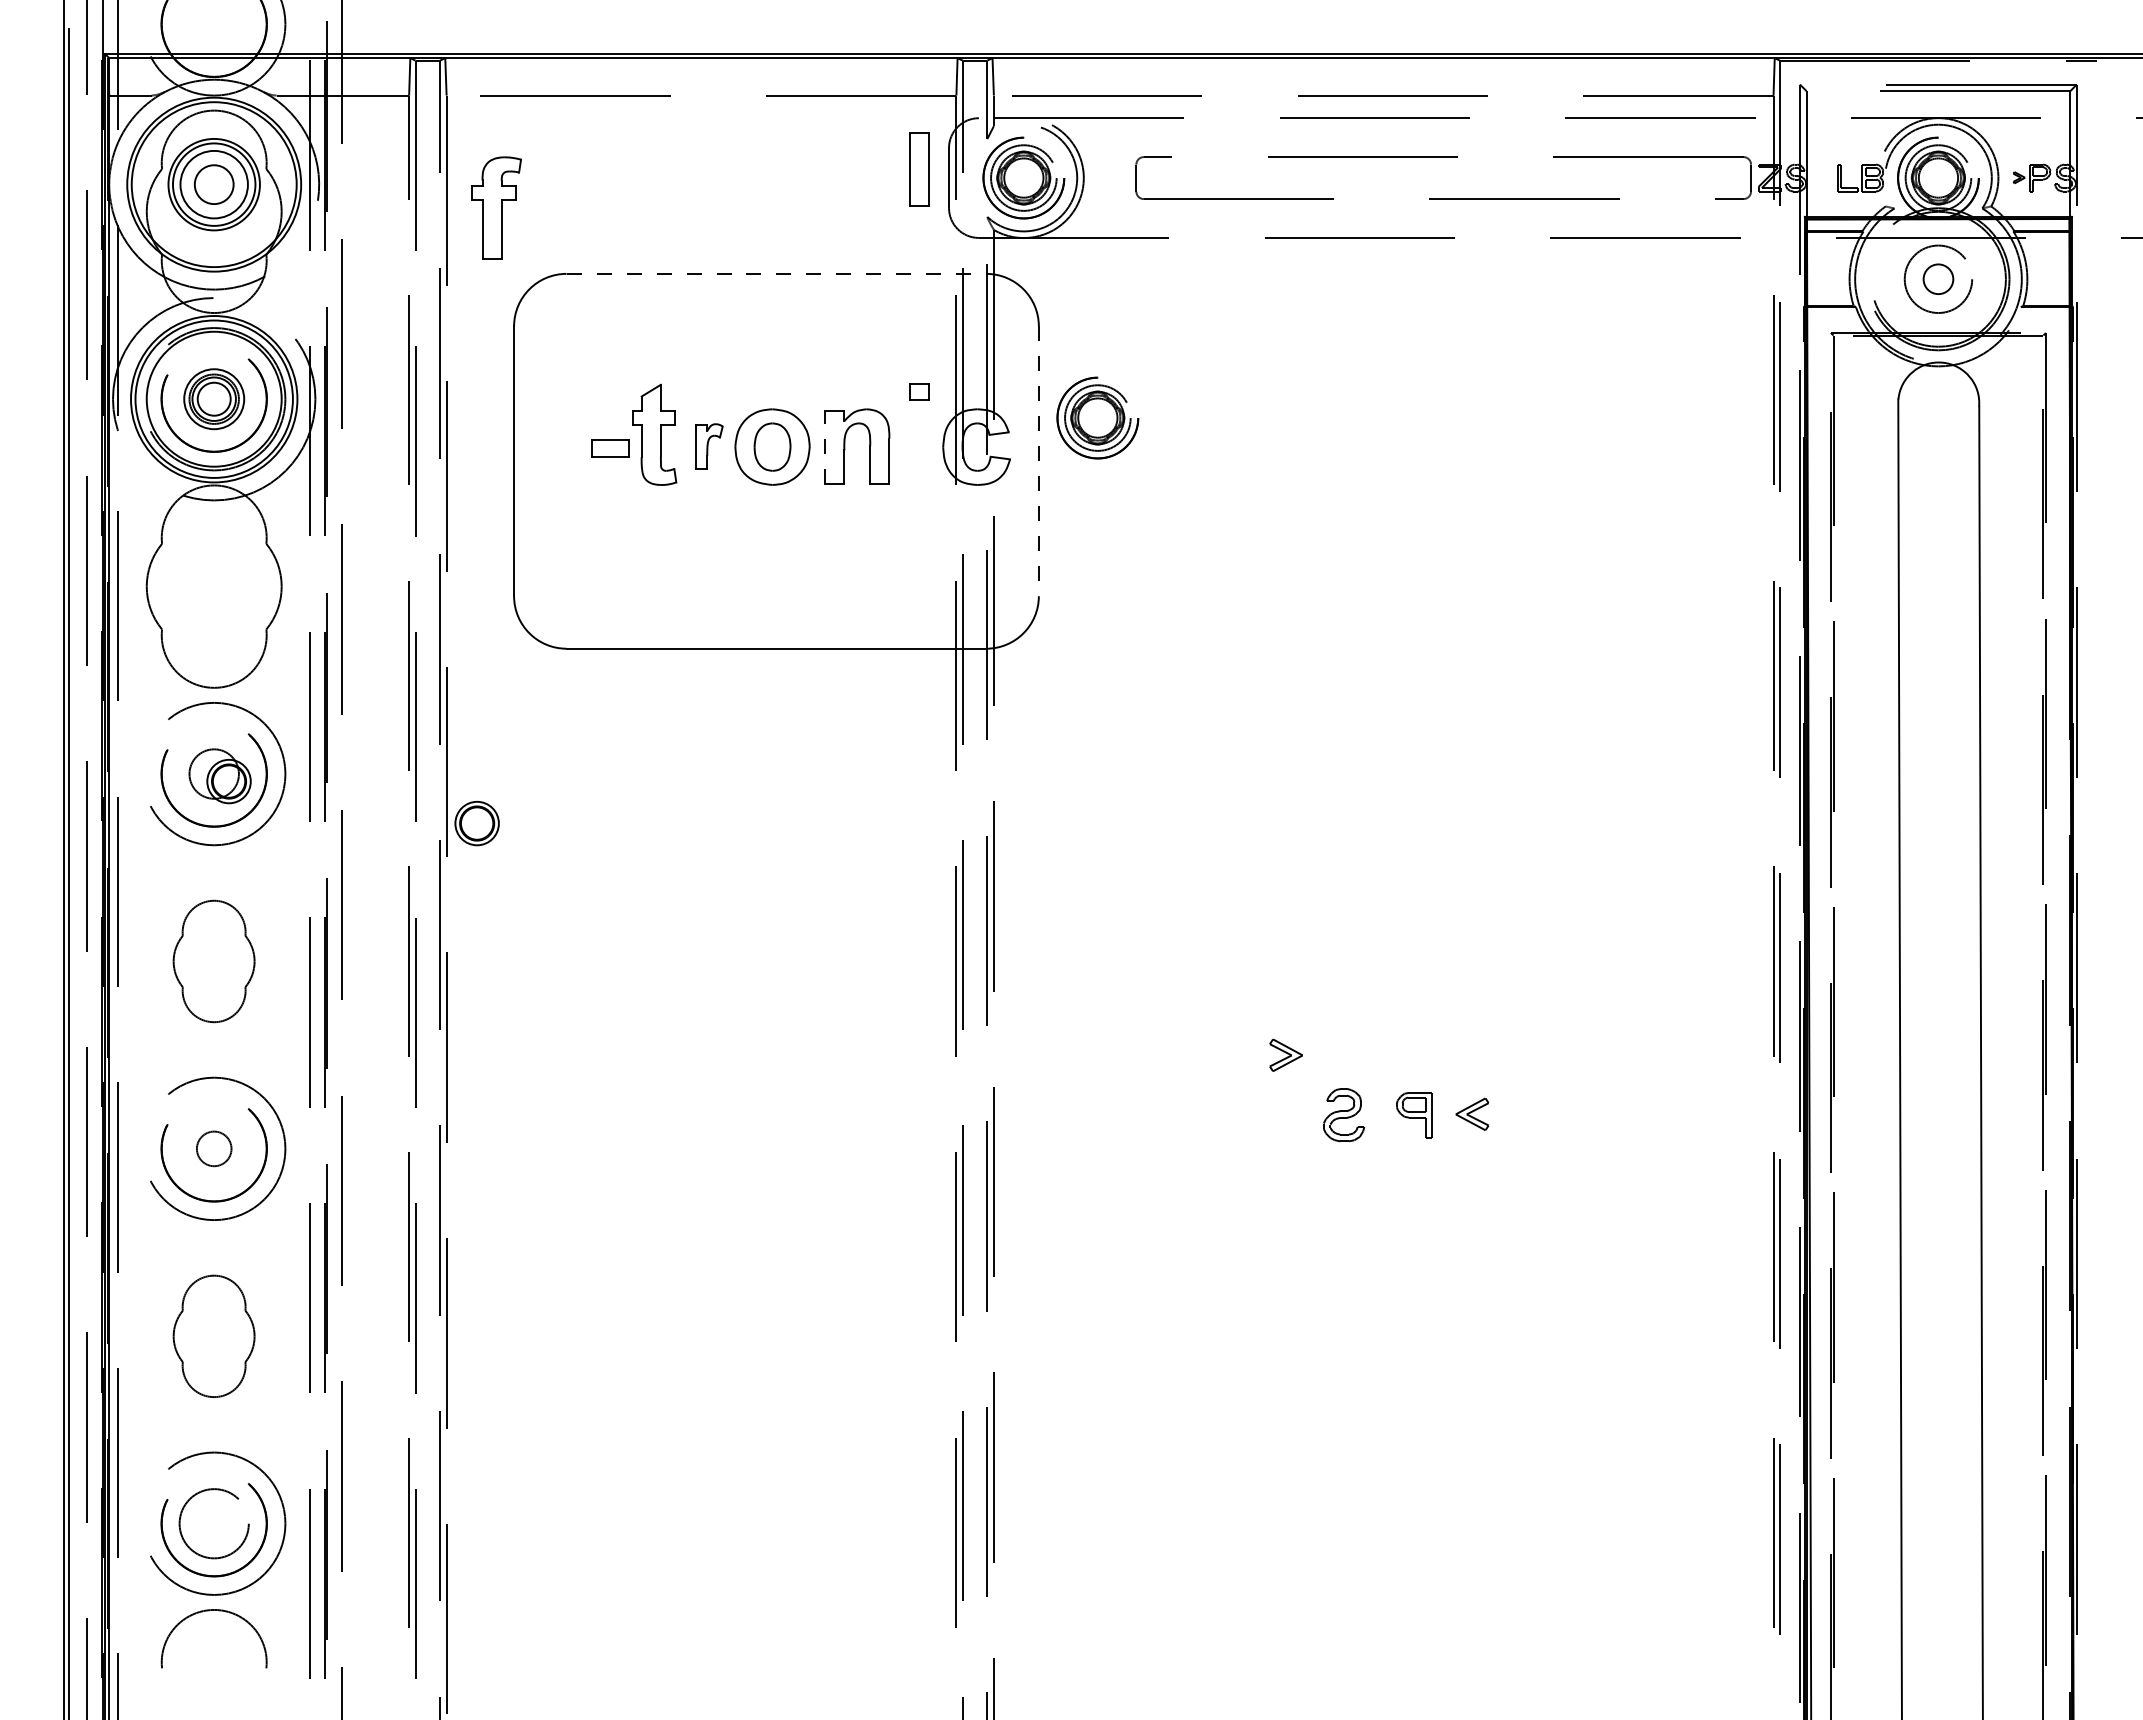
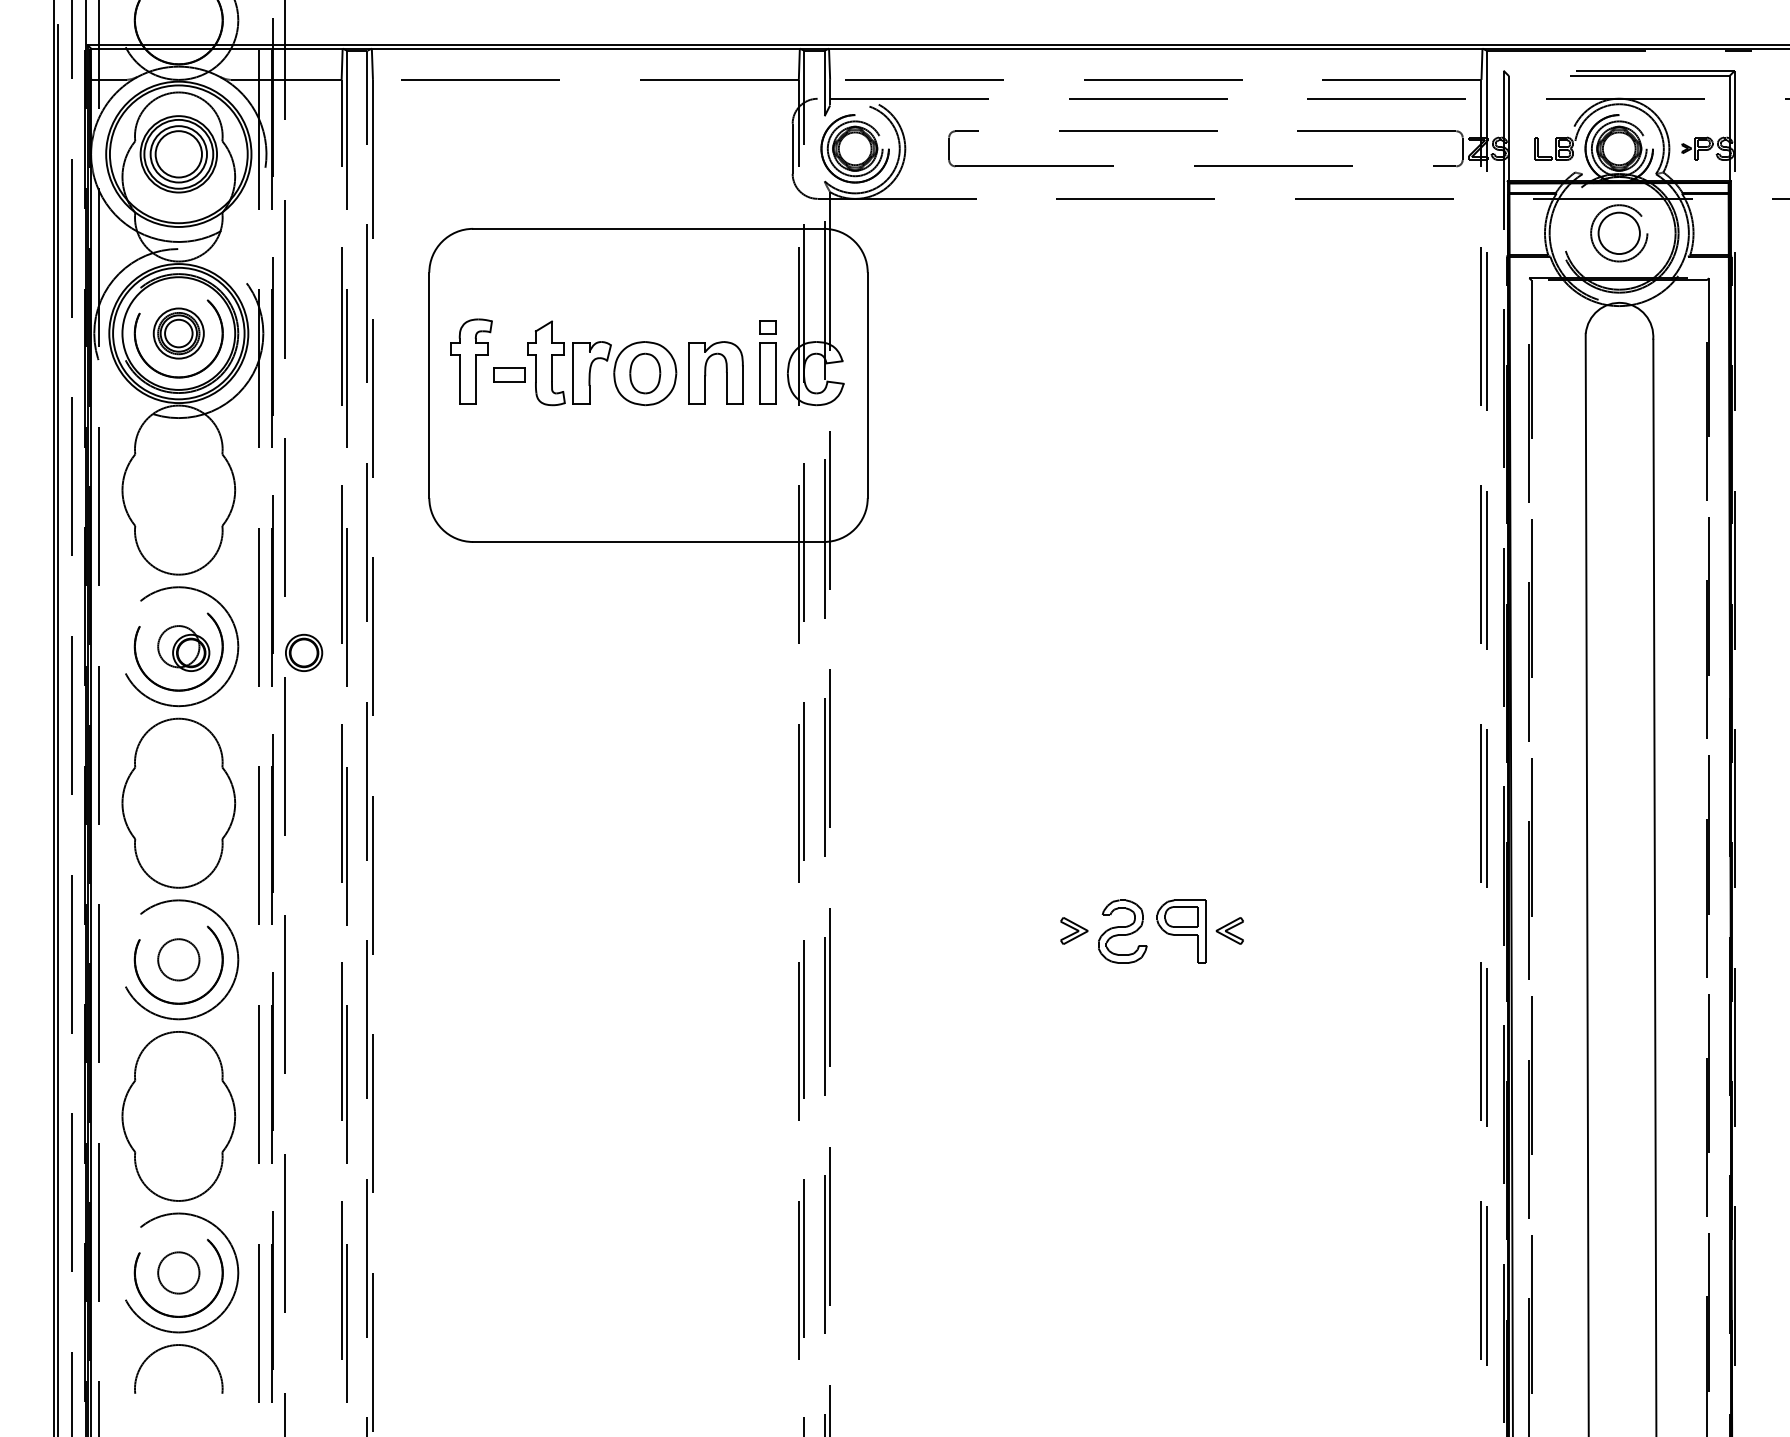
part: (919, 169) -> (768, 373), moved
circle: (213, 184) -> (178, 154), size x1.43
part: (496, 207) -> (471, 361), moved
line: (776, 273) -> (648, 228), dashed -> solid
circle: (1938, 279) -> (1619, 233), size x1.67
part: (1097, 417) -> (916, 348), removed
part: (709, 446) -> (592, 373), size x1.67
line: (825, 447) -> (689, 373), dashed -> solid
line: (1038, 461) -> (867, 385), dashed -> solid
part: (476, 823) -> (303, 652), moved
part: (213, 961) -> (178, 803), size x1.67
part: (1285, 1054) -> (1073, 930), moved
part: (1343, 1114) -> (1122, 931), size x1.43
part: (1413, 1115) -> (1180, 931), size x1.67
circle: (213, 1148) -> (178, 959), size x1.43
part: (213, 1336) -> (178, 1116), size x1.67
circle: (213, 1523) -> (178, 1272), size x0.71

